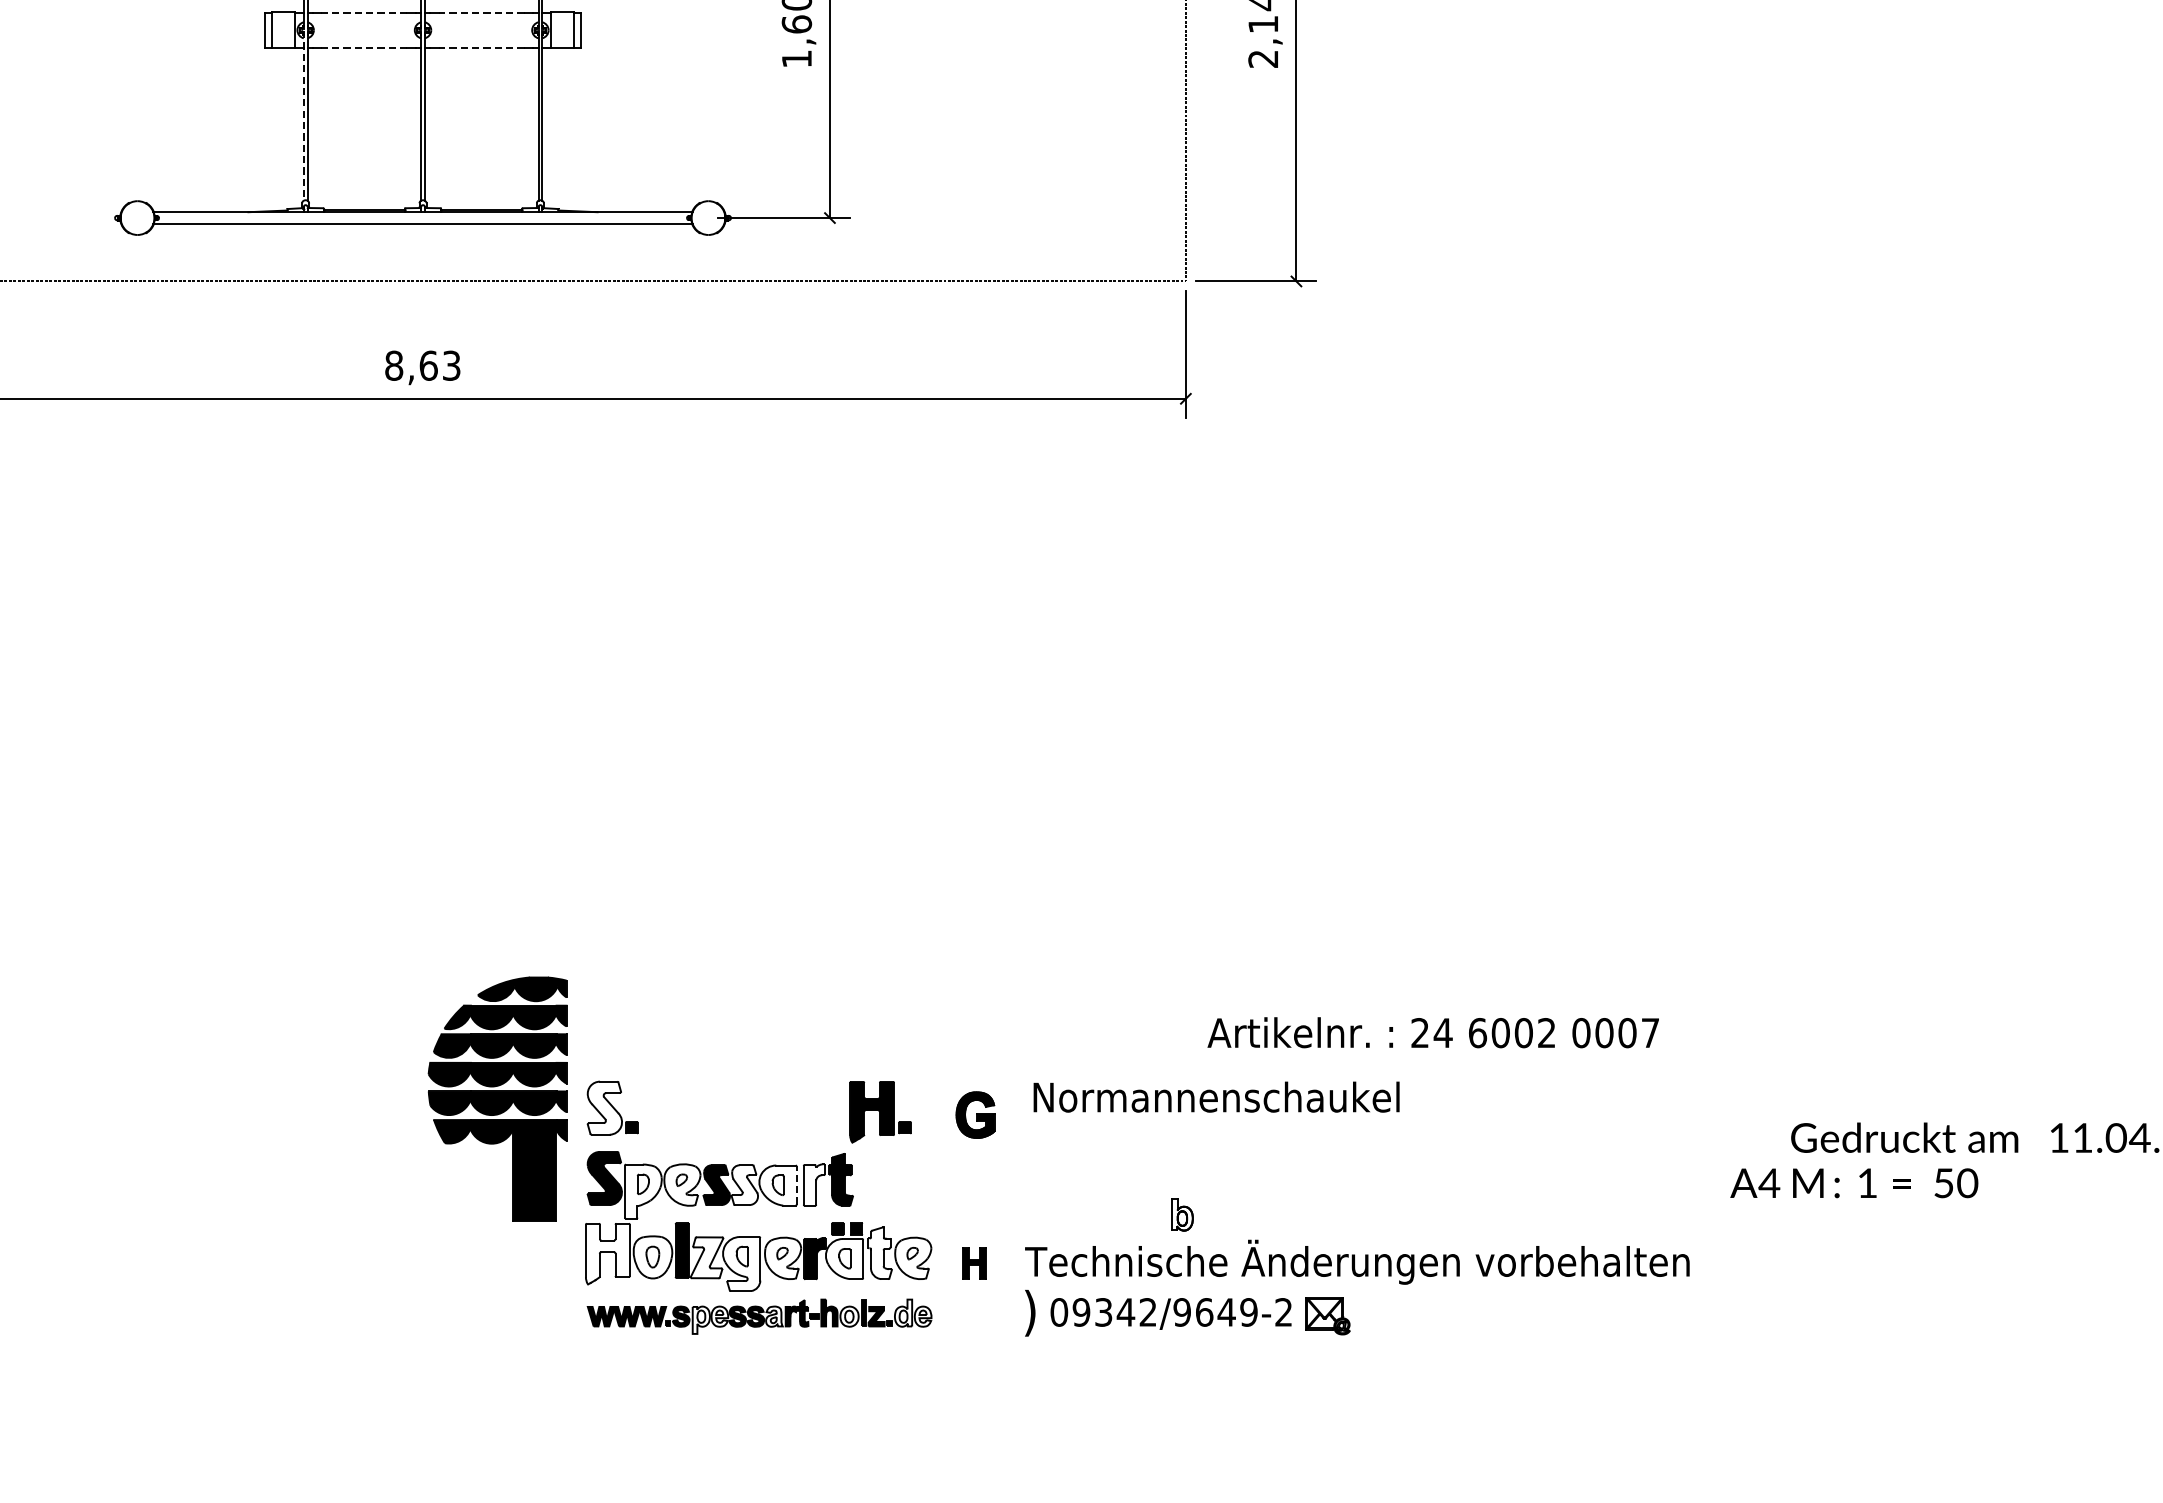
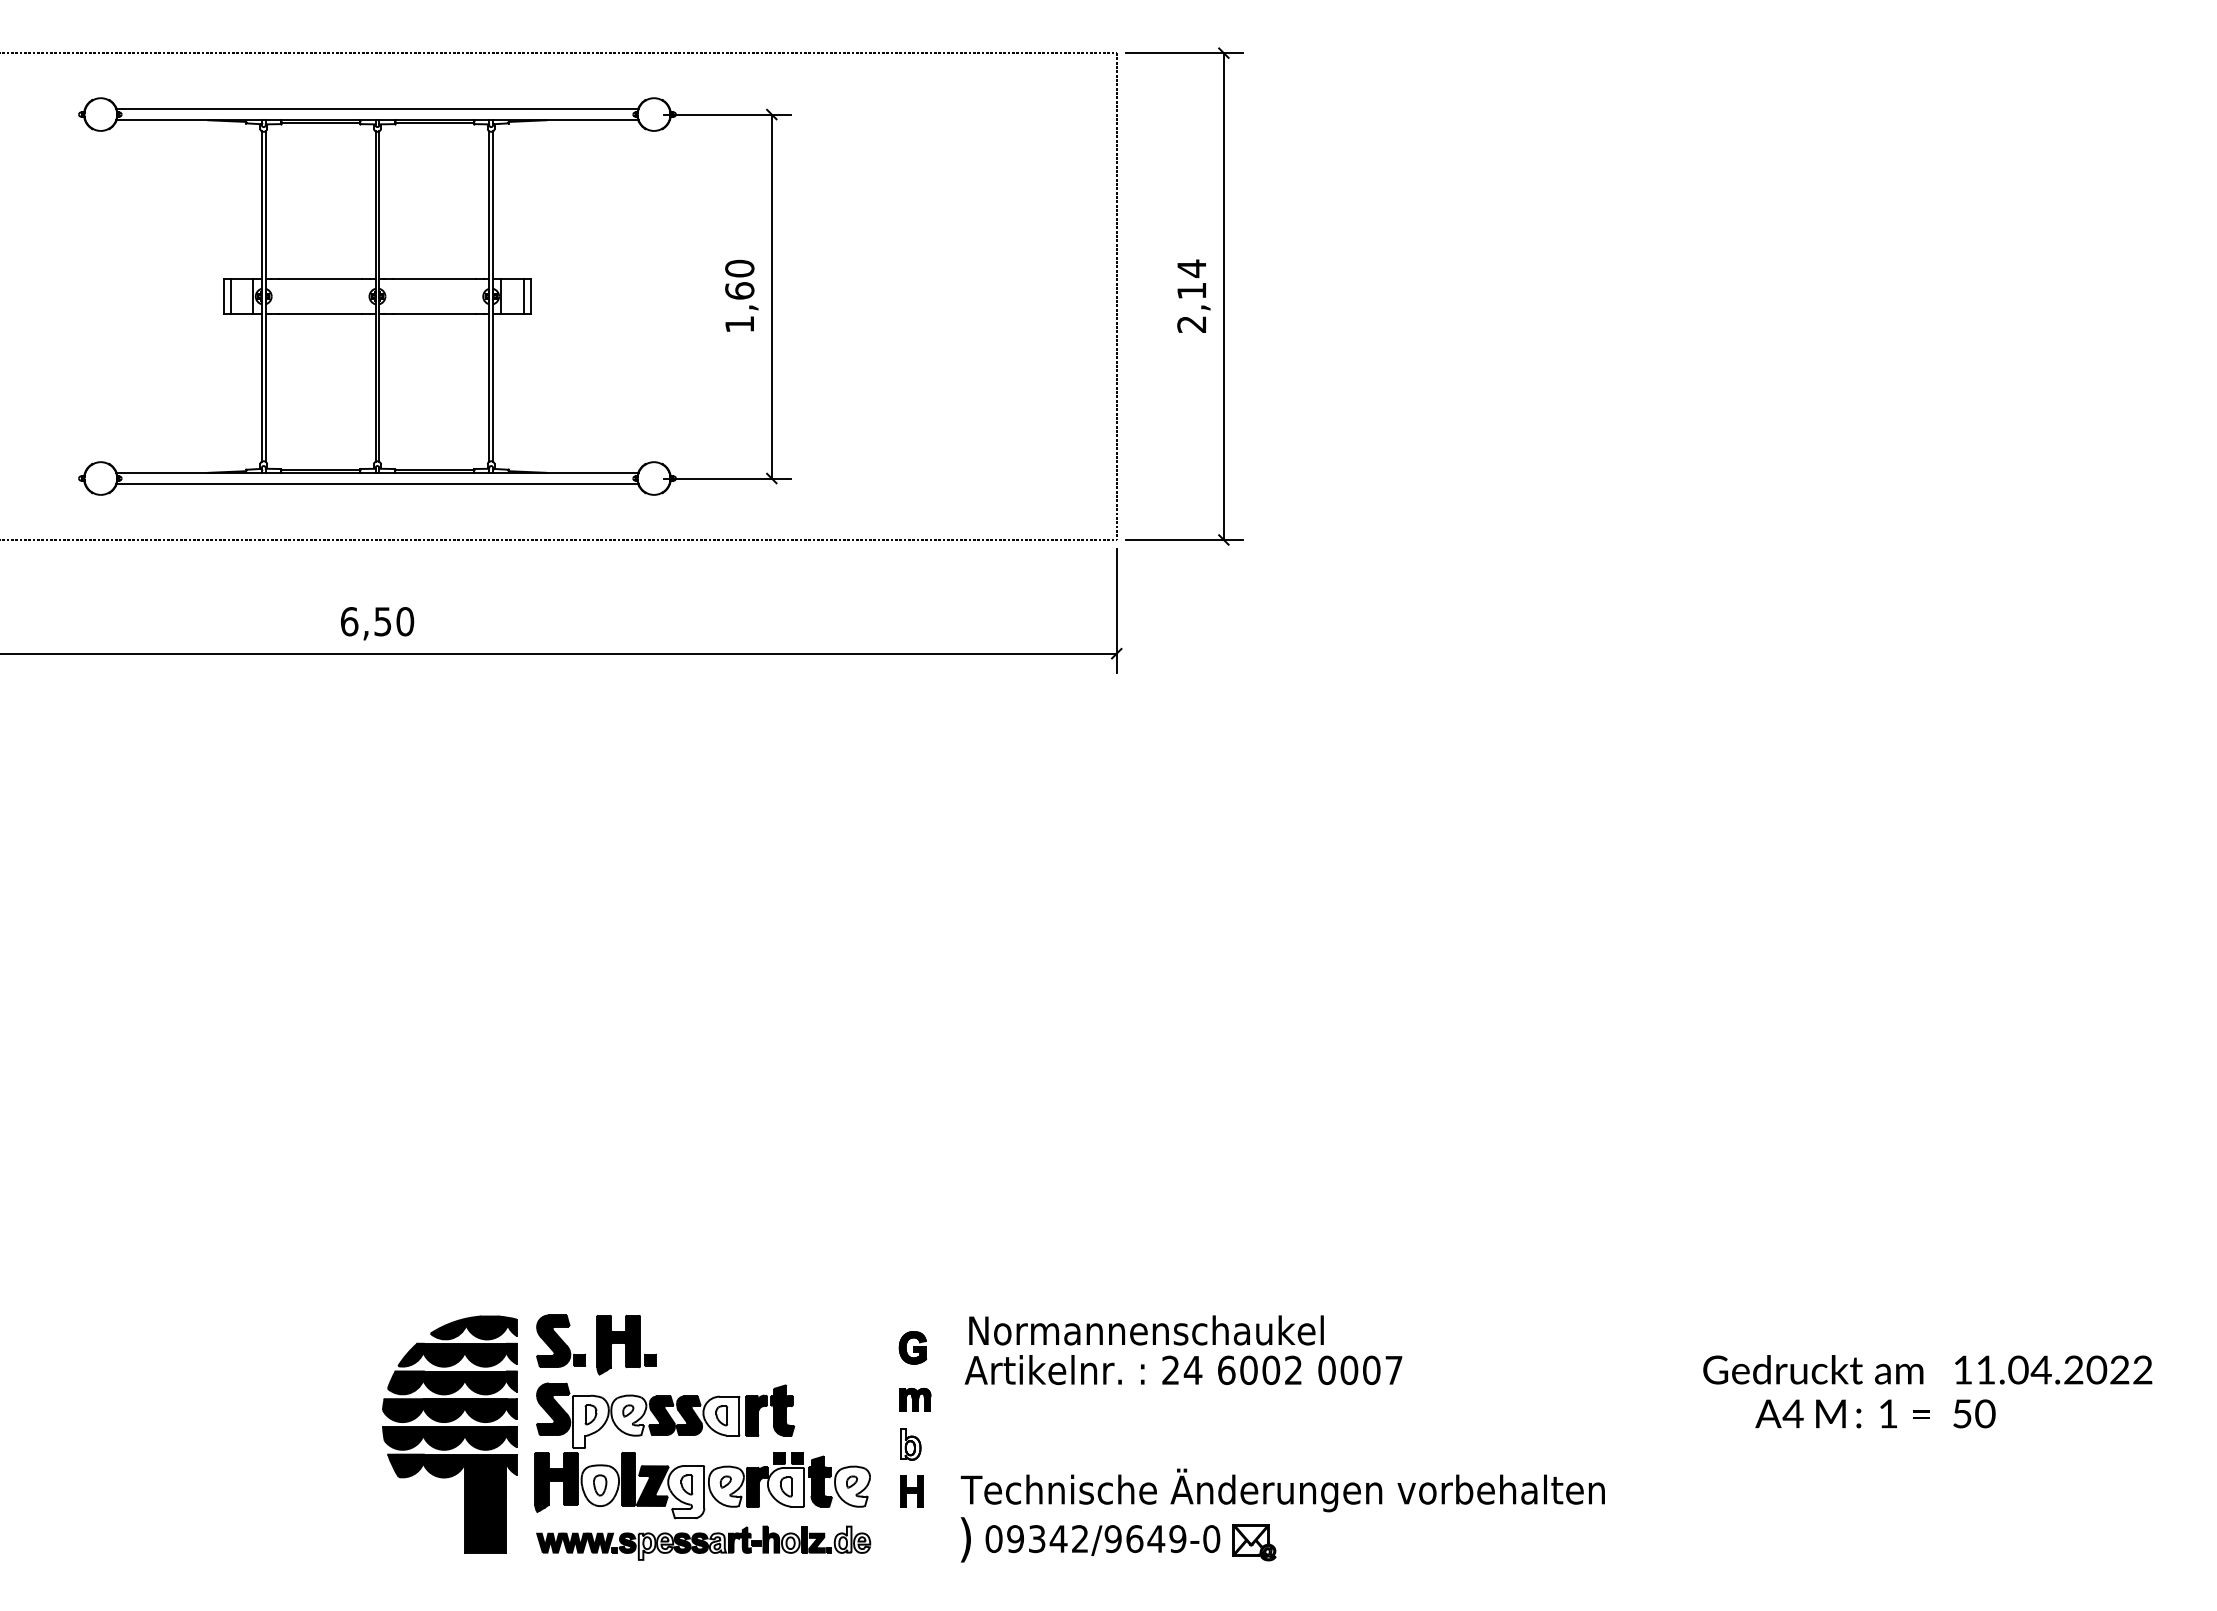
line: (364, 12) -> (320, 279), dashed -> solid
line: (481, 12) -> (434, 279), dashed -> solid
line: (364, 47) -> (320, 313), dashed -> solid
line: (481, 47) -> (434, 313), dashed -> solid
line: (303, 116) -> (261, 380), dashed -> solid
text: (423, 365) -> (377, 621), 8,63 -> 6,50
text: (1433, 1033) -> (1183, 1370), moved
part: (497, 1099) -> (449, 1434), moved
fill: (604, 1107) -> (553, 1340), added
part: (880, 1112) -> (626, 1345), moved
part: (975, 1114) -> (912, 1347), size x0.71
part: (978, 1168) -> (915, 1399), added
text: (1854, 1182) -> (1875, 1413), moved
fill: (745, 1184) -> (689, 1415), added
fill: (814, 1184) -> (756, 1415), added
line: (796, 1185) -> (739, 1416), dashed -> solid
part: (1182, 1214) -> (910, 1444), moved
fill: (879, 1253) -> (819, 1481), added
fill: (607, 1254) -> (556, 1482), added
fill: (706, 1257) -> (652, 1485), added
text: (1283, 1312) -> (1211, 1539), 09342/9649-2 -> 09342/9649-0

